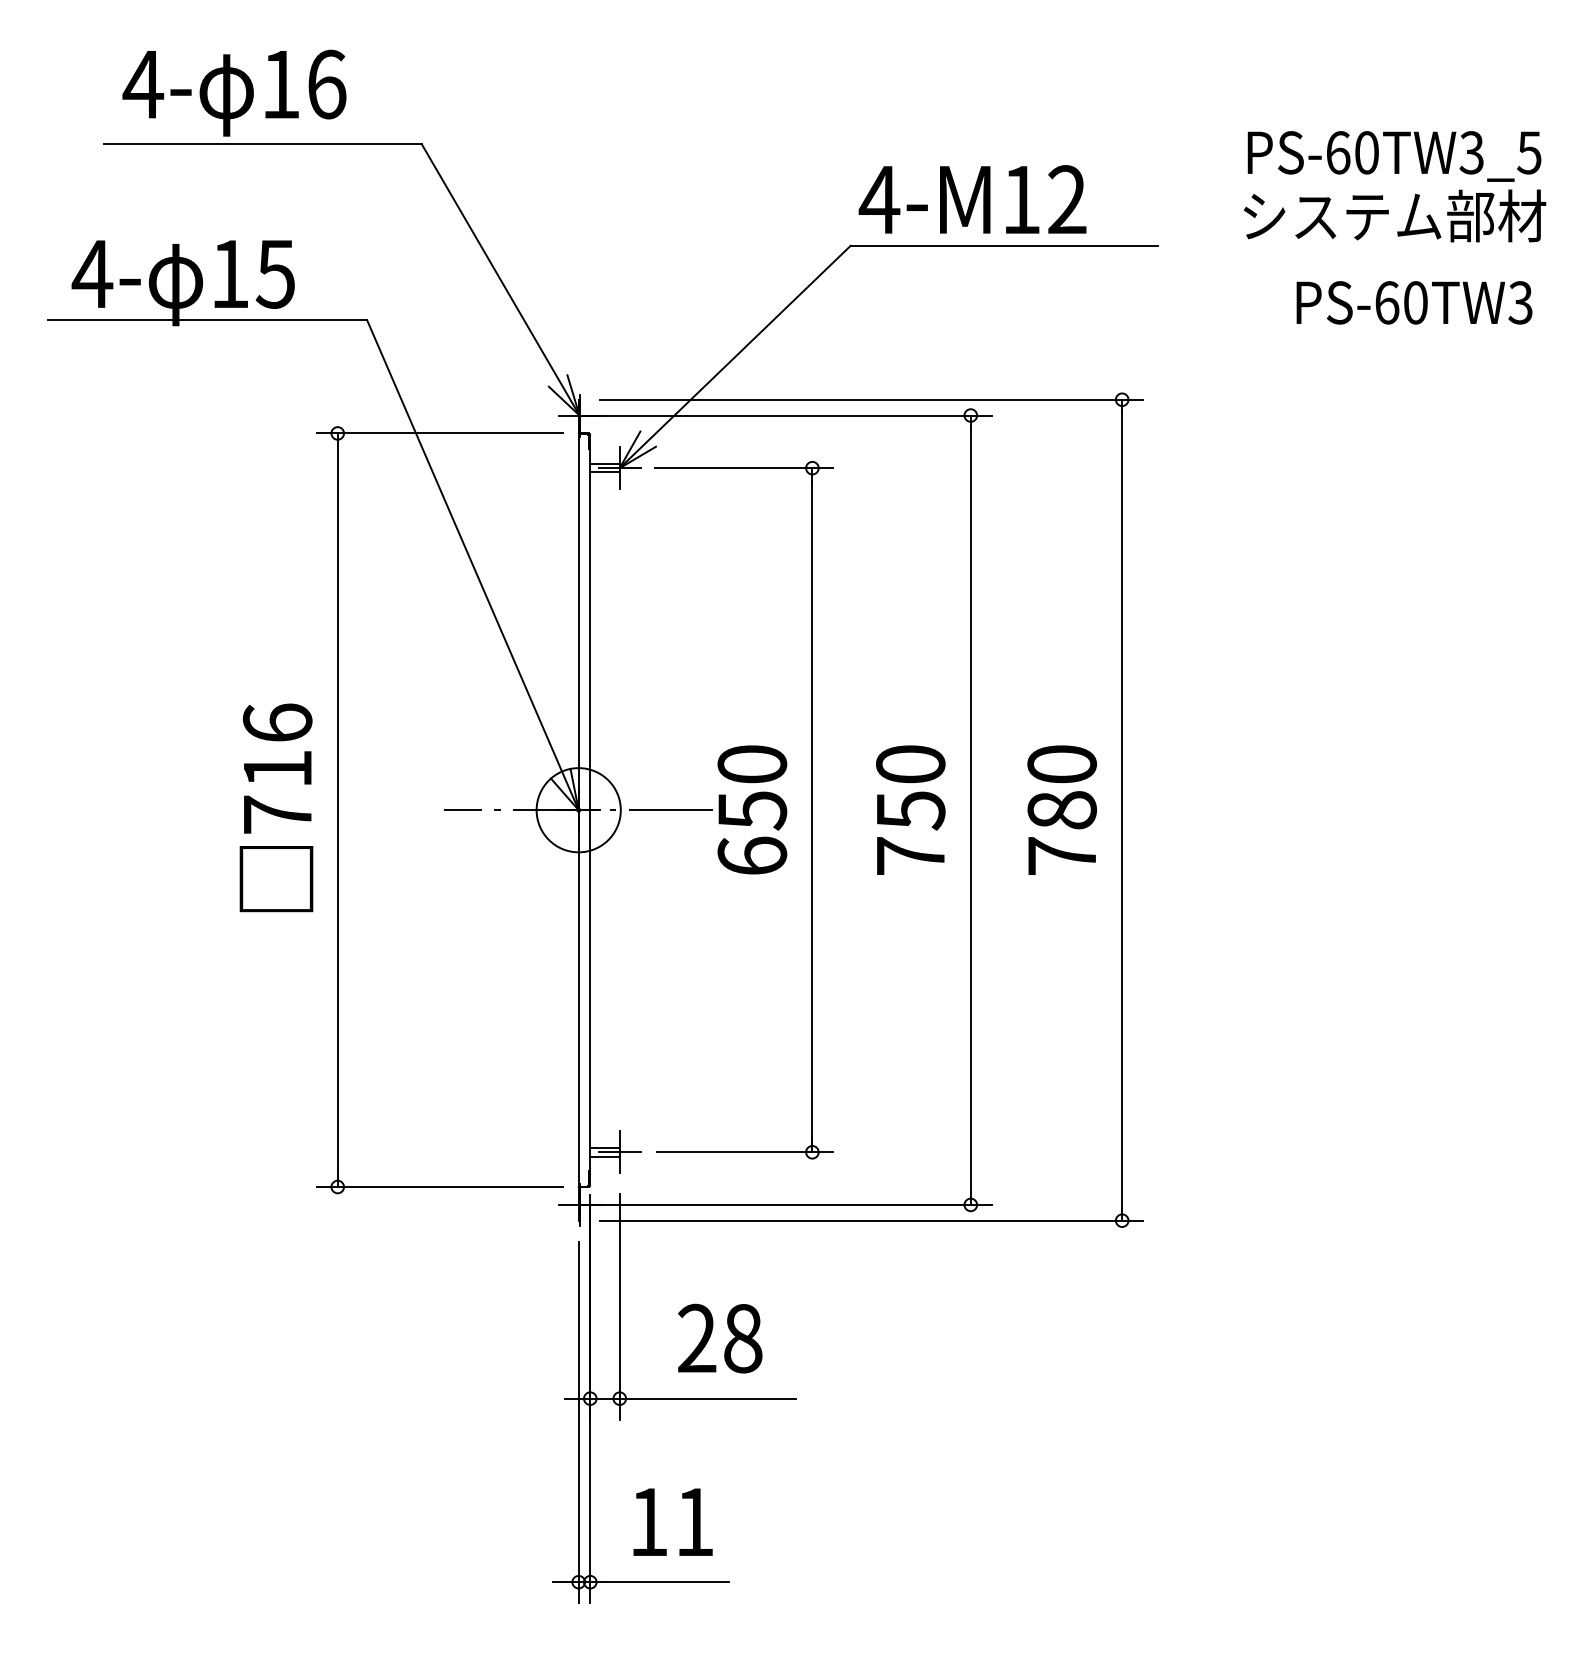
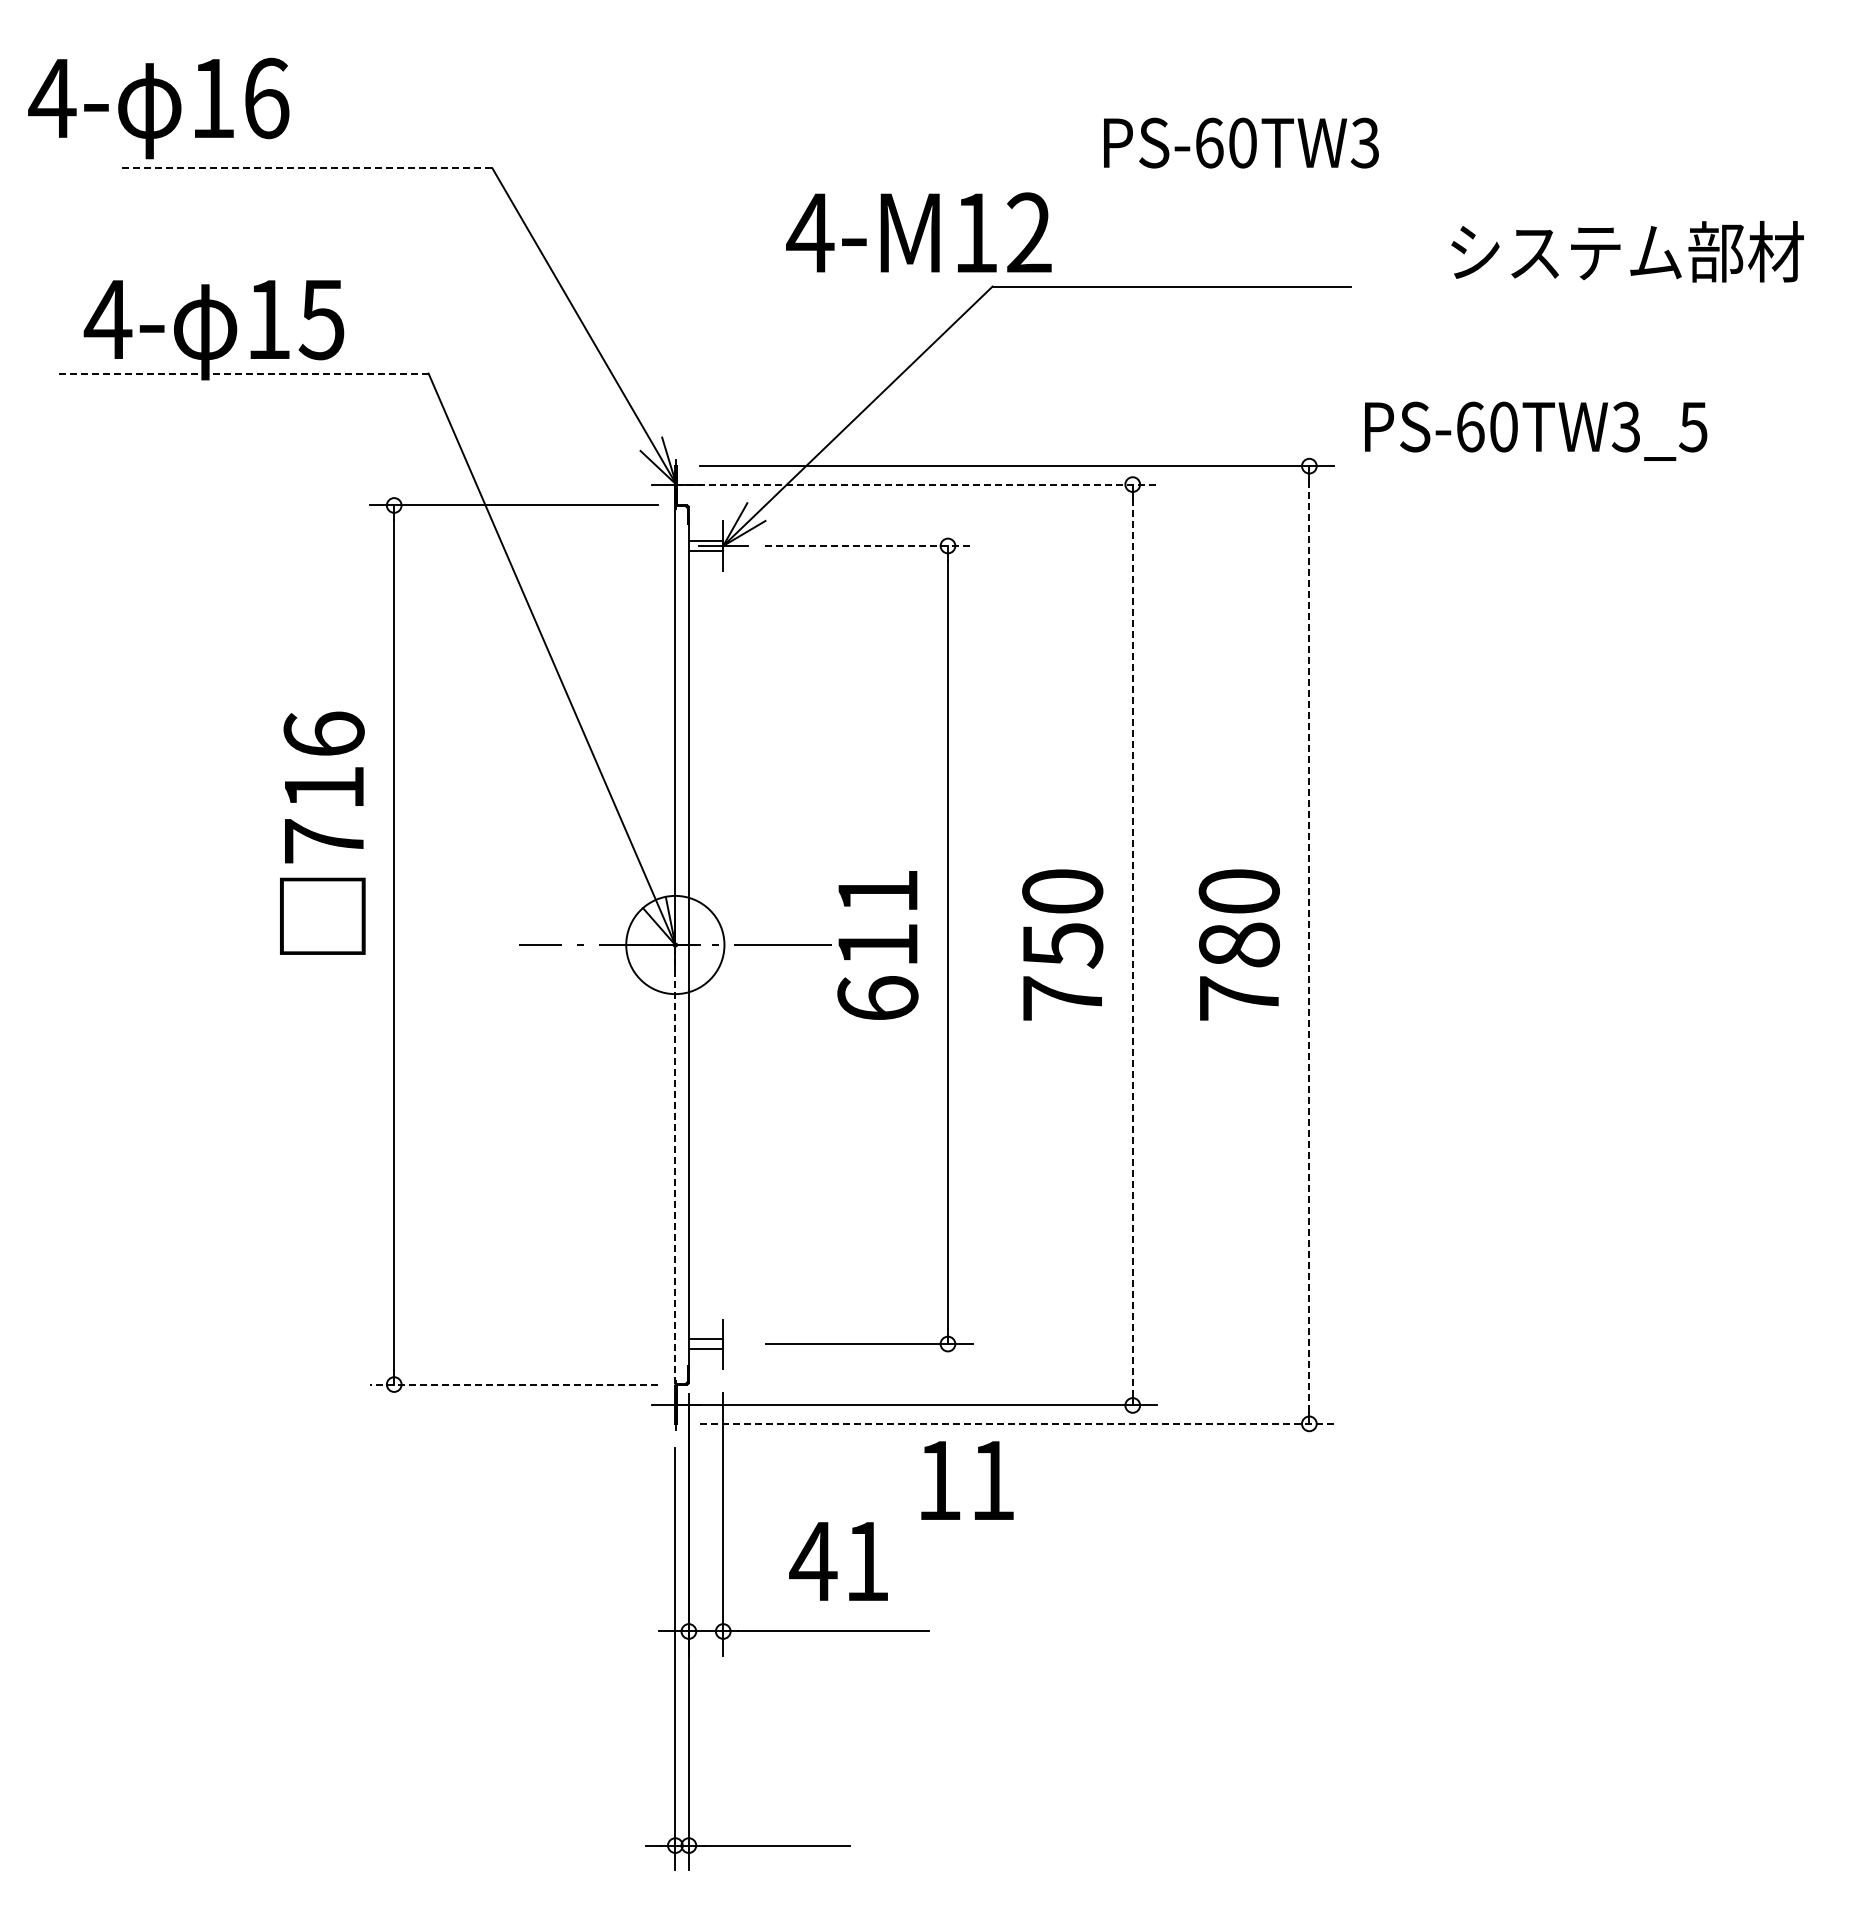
text: (234, 93) -> (158, 108), moved
line: (262, 144) -> (306, 168), solid -> dashed
text: (1394, 155) -> (1536, 430), moved
text: (972, 199) -> (918, 232), moved
text: (1414, 302) -> (1241, 142), moved
line: (206, 320) -> (241, 373), solid -> dashed
line: (786, 415) -> (917, 484), solid -> dashed
line: (744, 467) -> (868, 545), solid -> dashed
text: (751, 787) -> (877, 918), 650 -> 611
text: (276, 807) -> (322, 832), moved
line: (970, 810) -> (1132, 945), solid -> dashed
line: (1122, 810) -> (1309, 945), solid -> dashed
line: (578, 998) -> (675, 1164), solid -> dashed
line: (619, 1152) -> (722, 1344), removed
line: (439, 1186) -> (513, 1384), solid -> dashed
line: (872, 1220) -> (1017, 1423), solid -> dashed
text: (719, 1338) -> (839, 1561), 28 -> 41
text: (673, 1522) -> (967, 1480), moved

